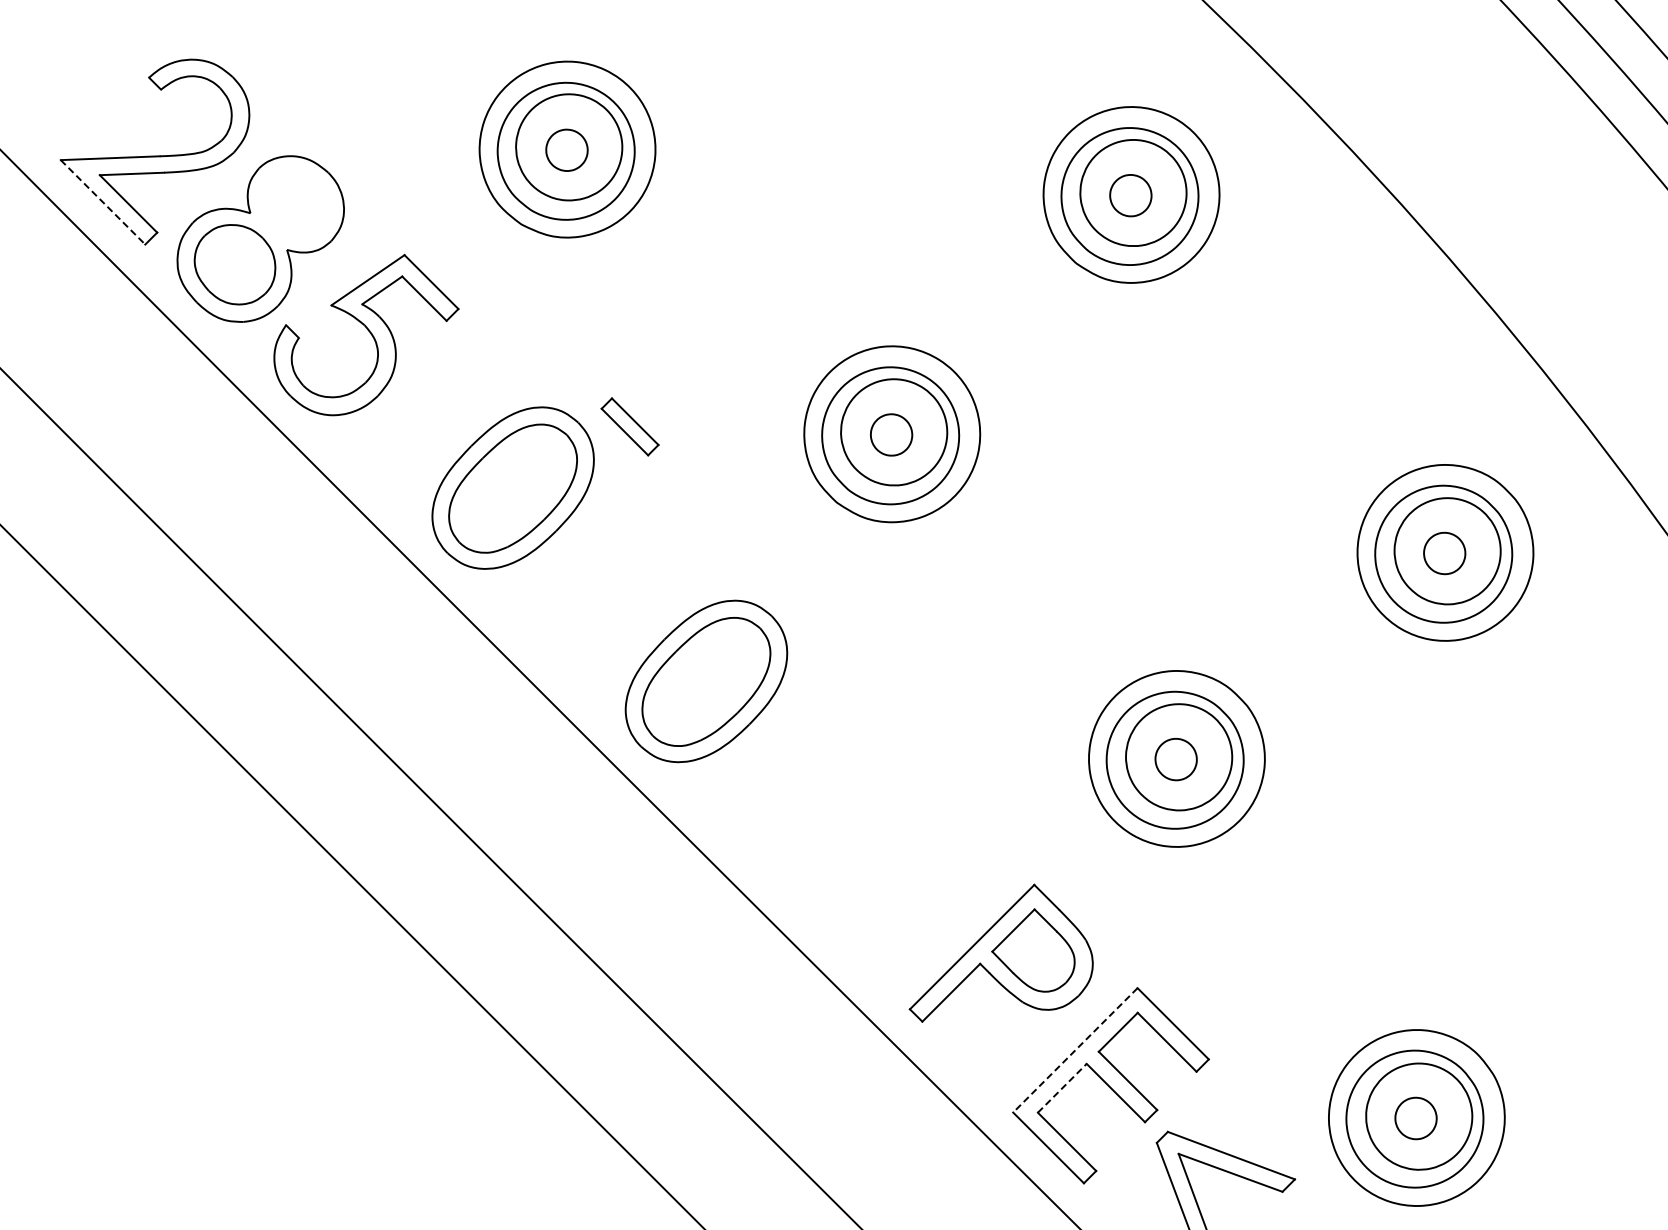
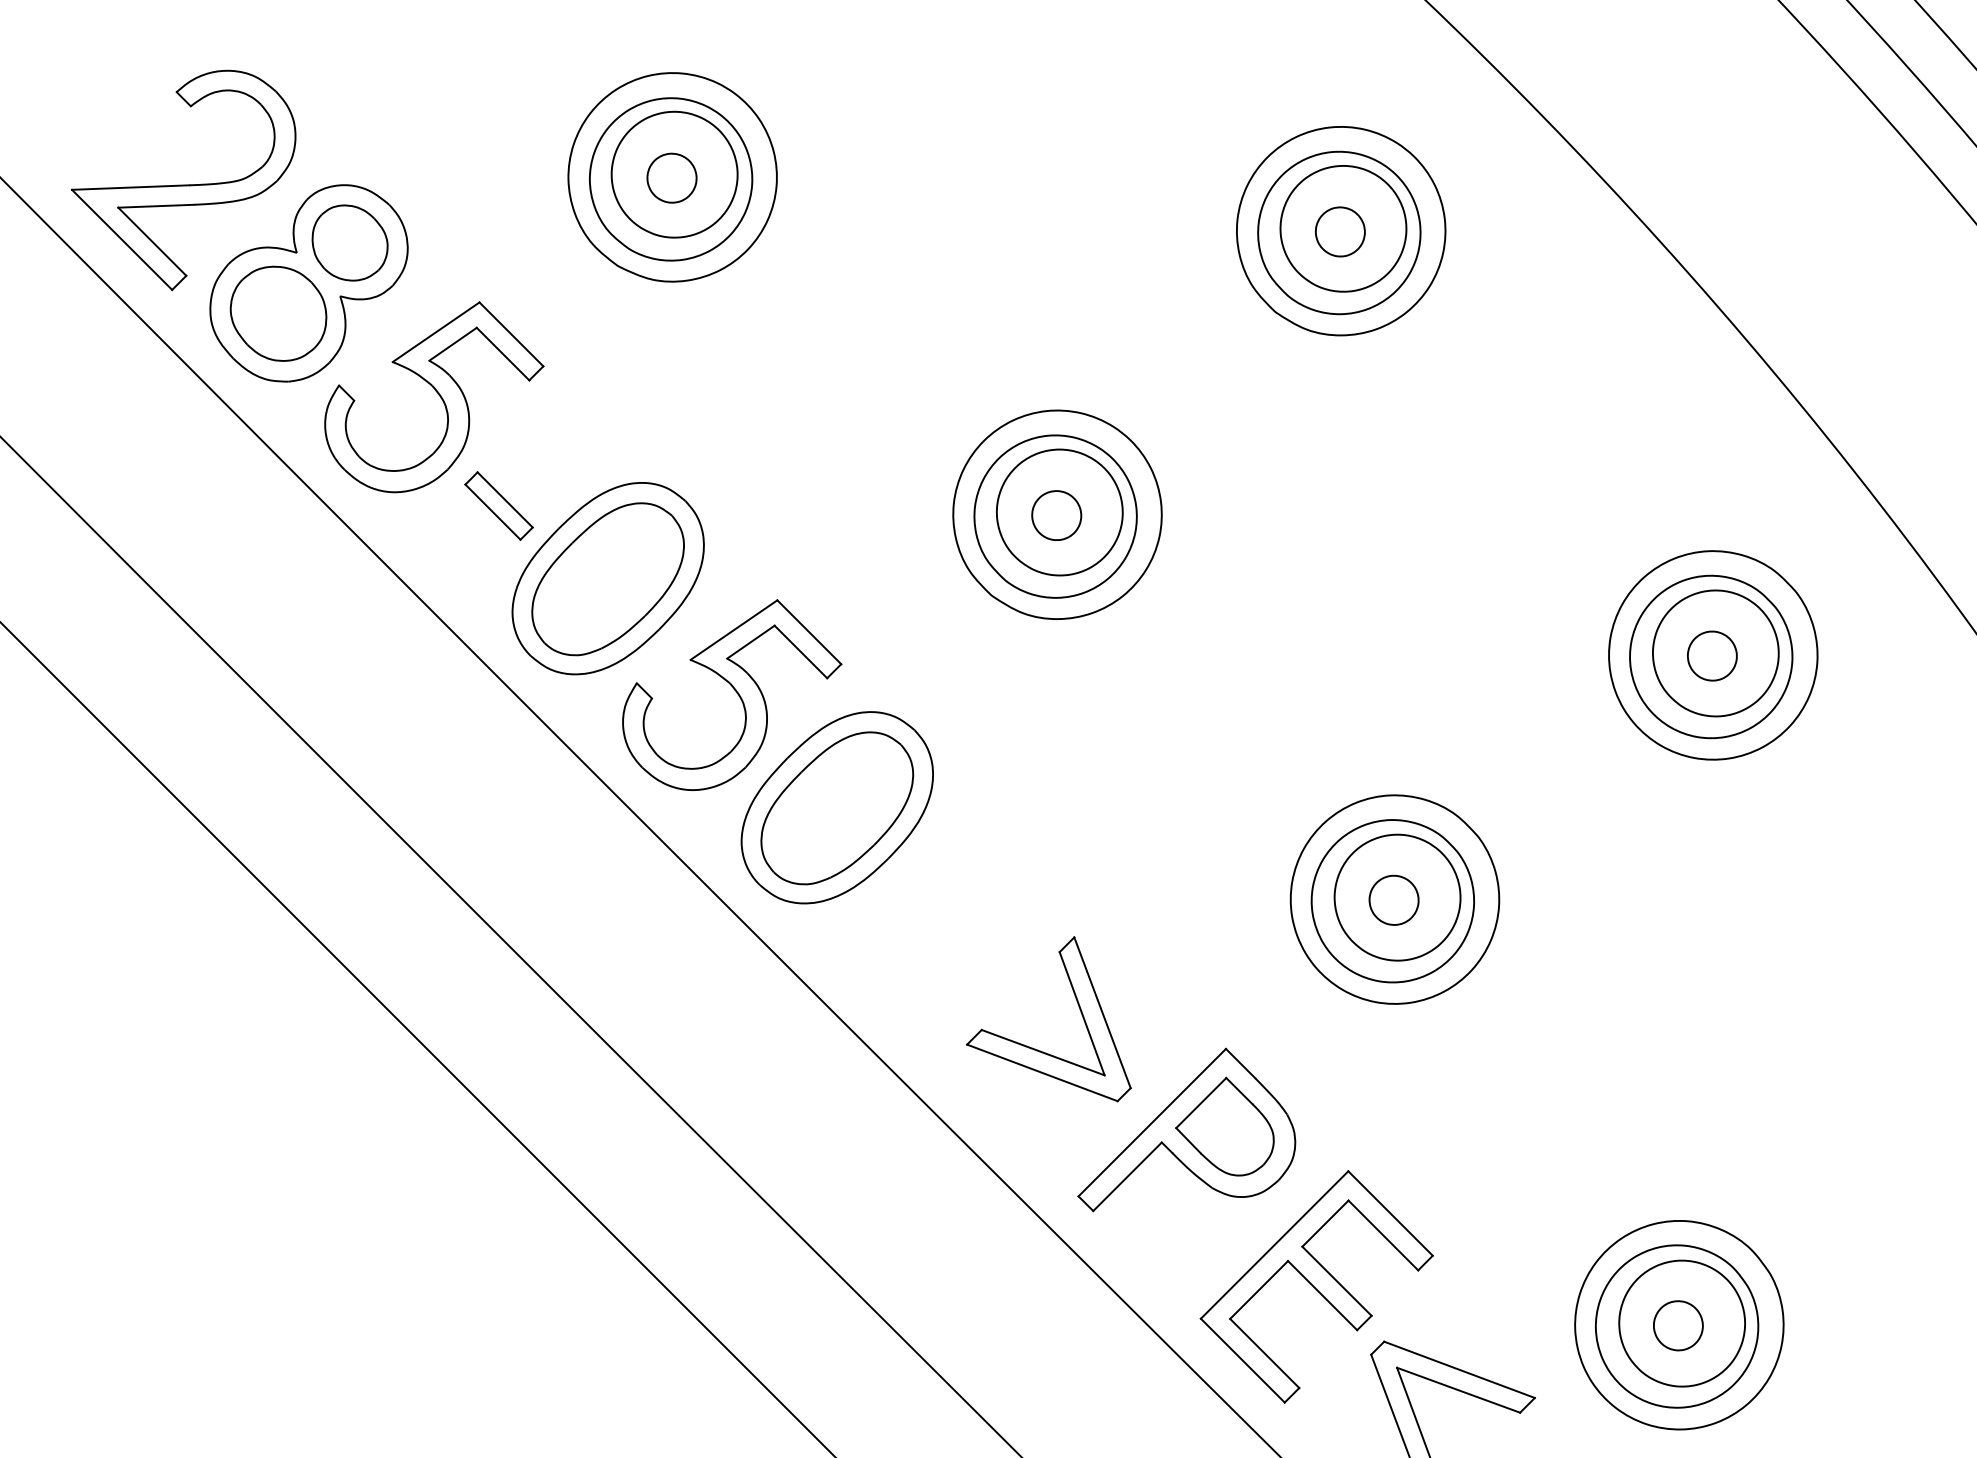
line: (103, 202) -> (122, 240), dashed -> solid
part: (294, 204) -> (349, 242), added
part: (629, 426) -> (498, 505), moved
part: (617, 586) -> (731, 695), added
part: (910, 851) -> (1079, 1009), added
line: (1075, 1050) -> (1274, 1245), dashed -> solid
line: (1062, 1088) -> (1259, 1290), dashed -> solid

